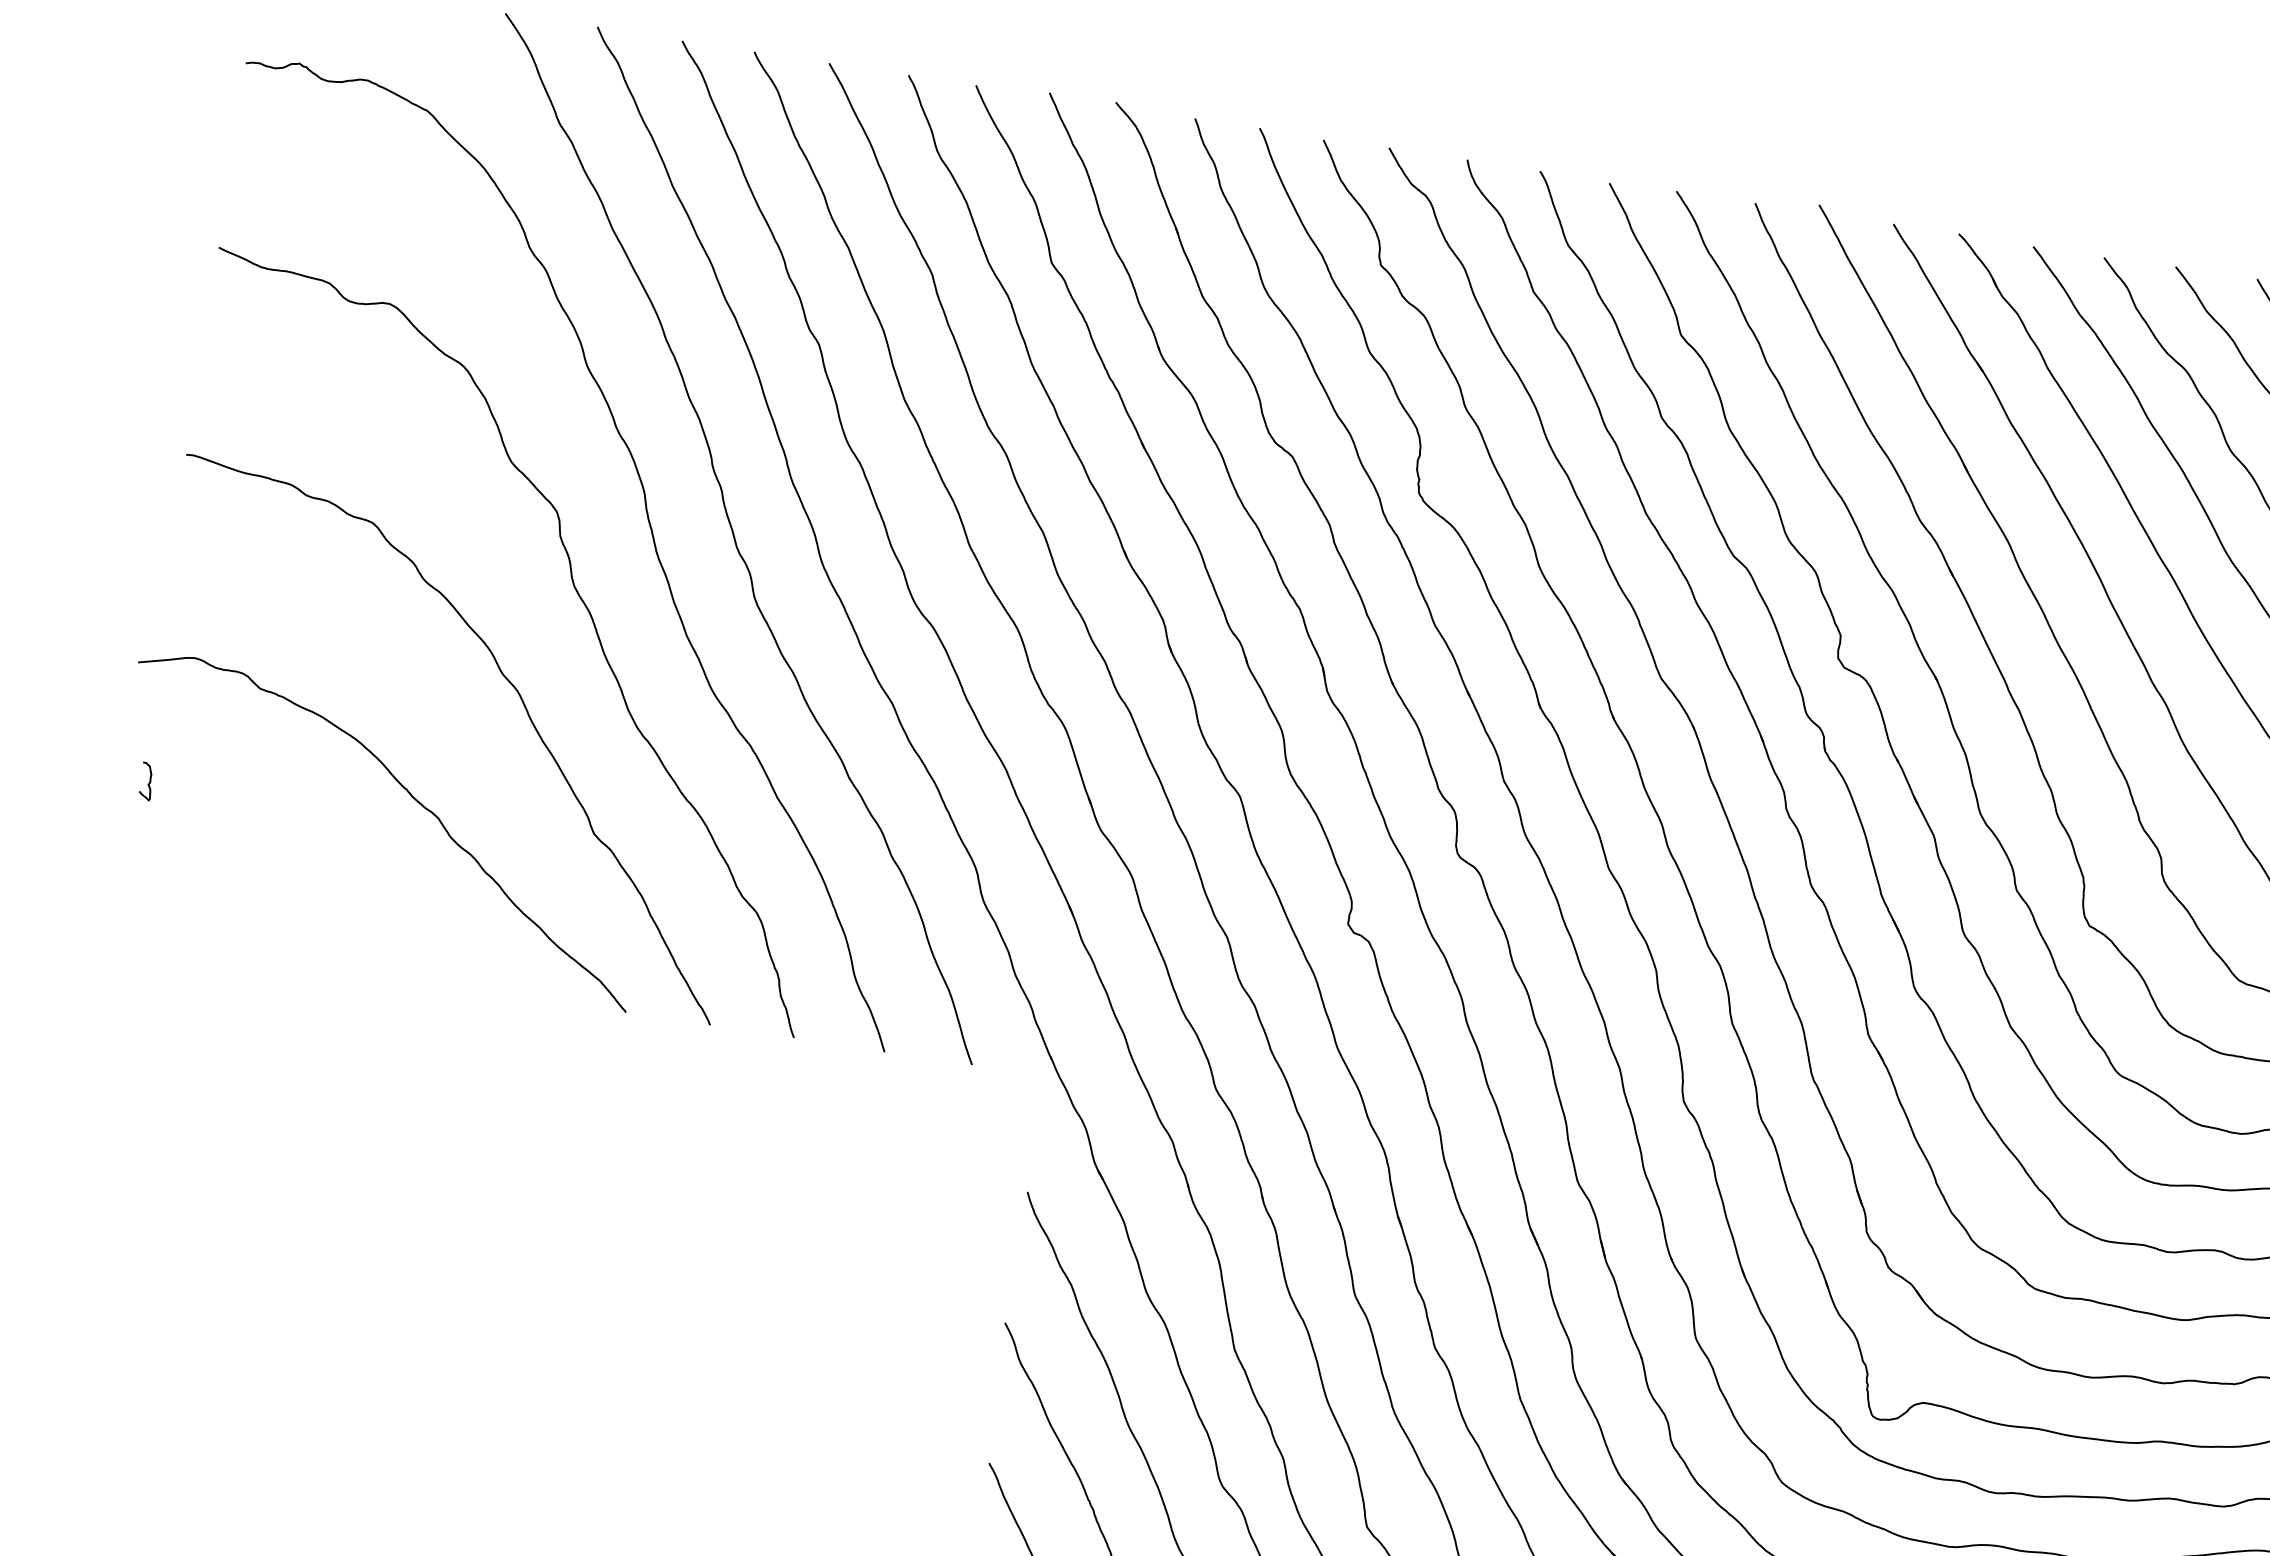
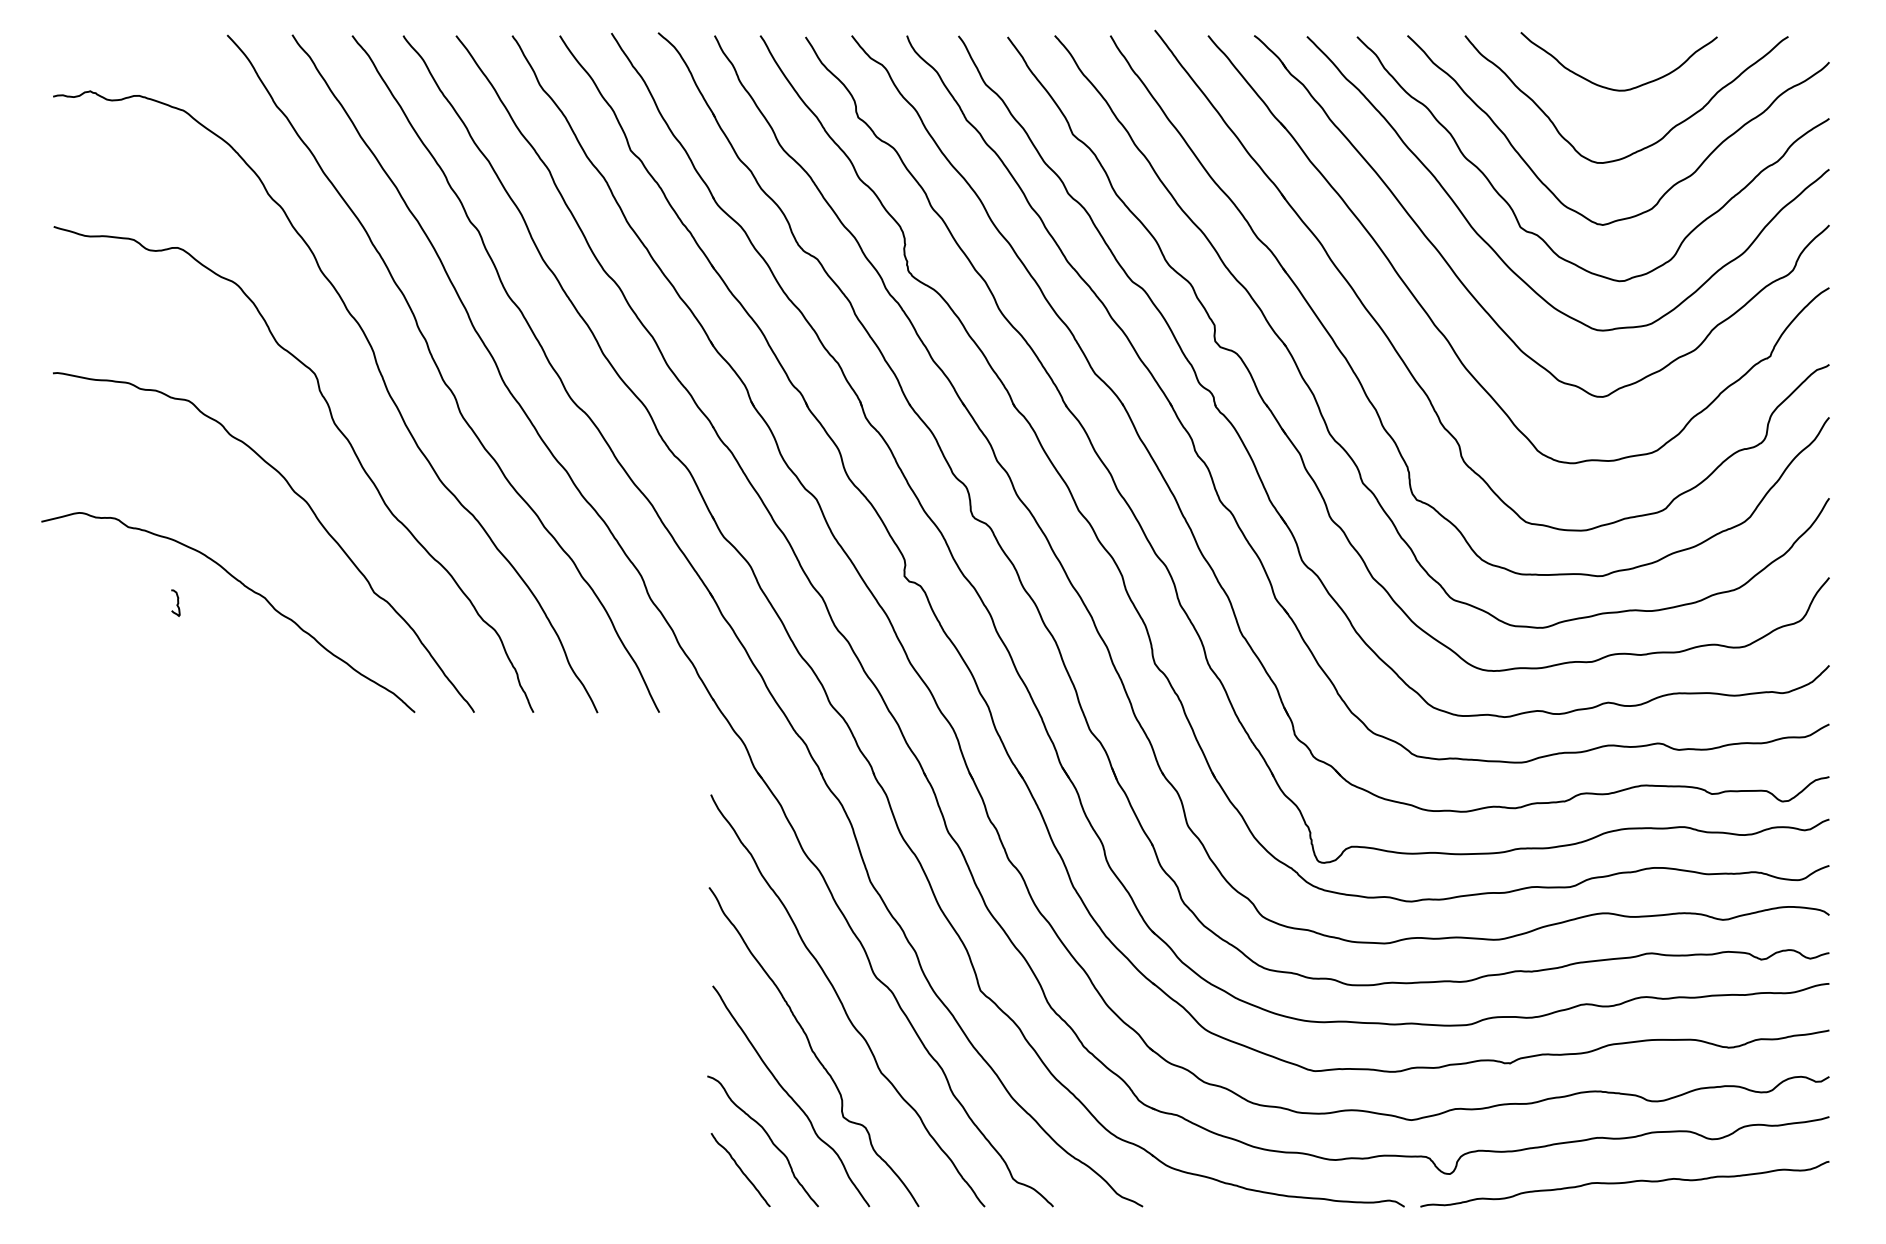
curve: (149, 780) -> (177, 602), moved

